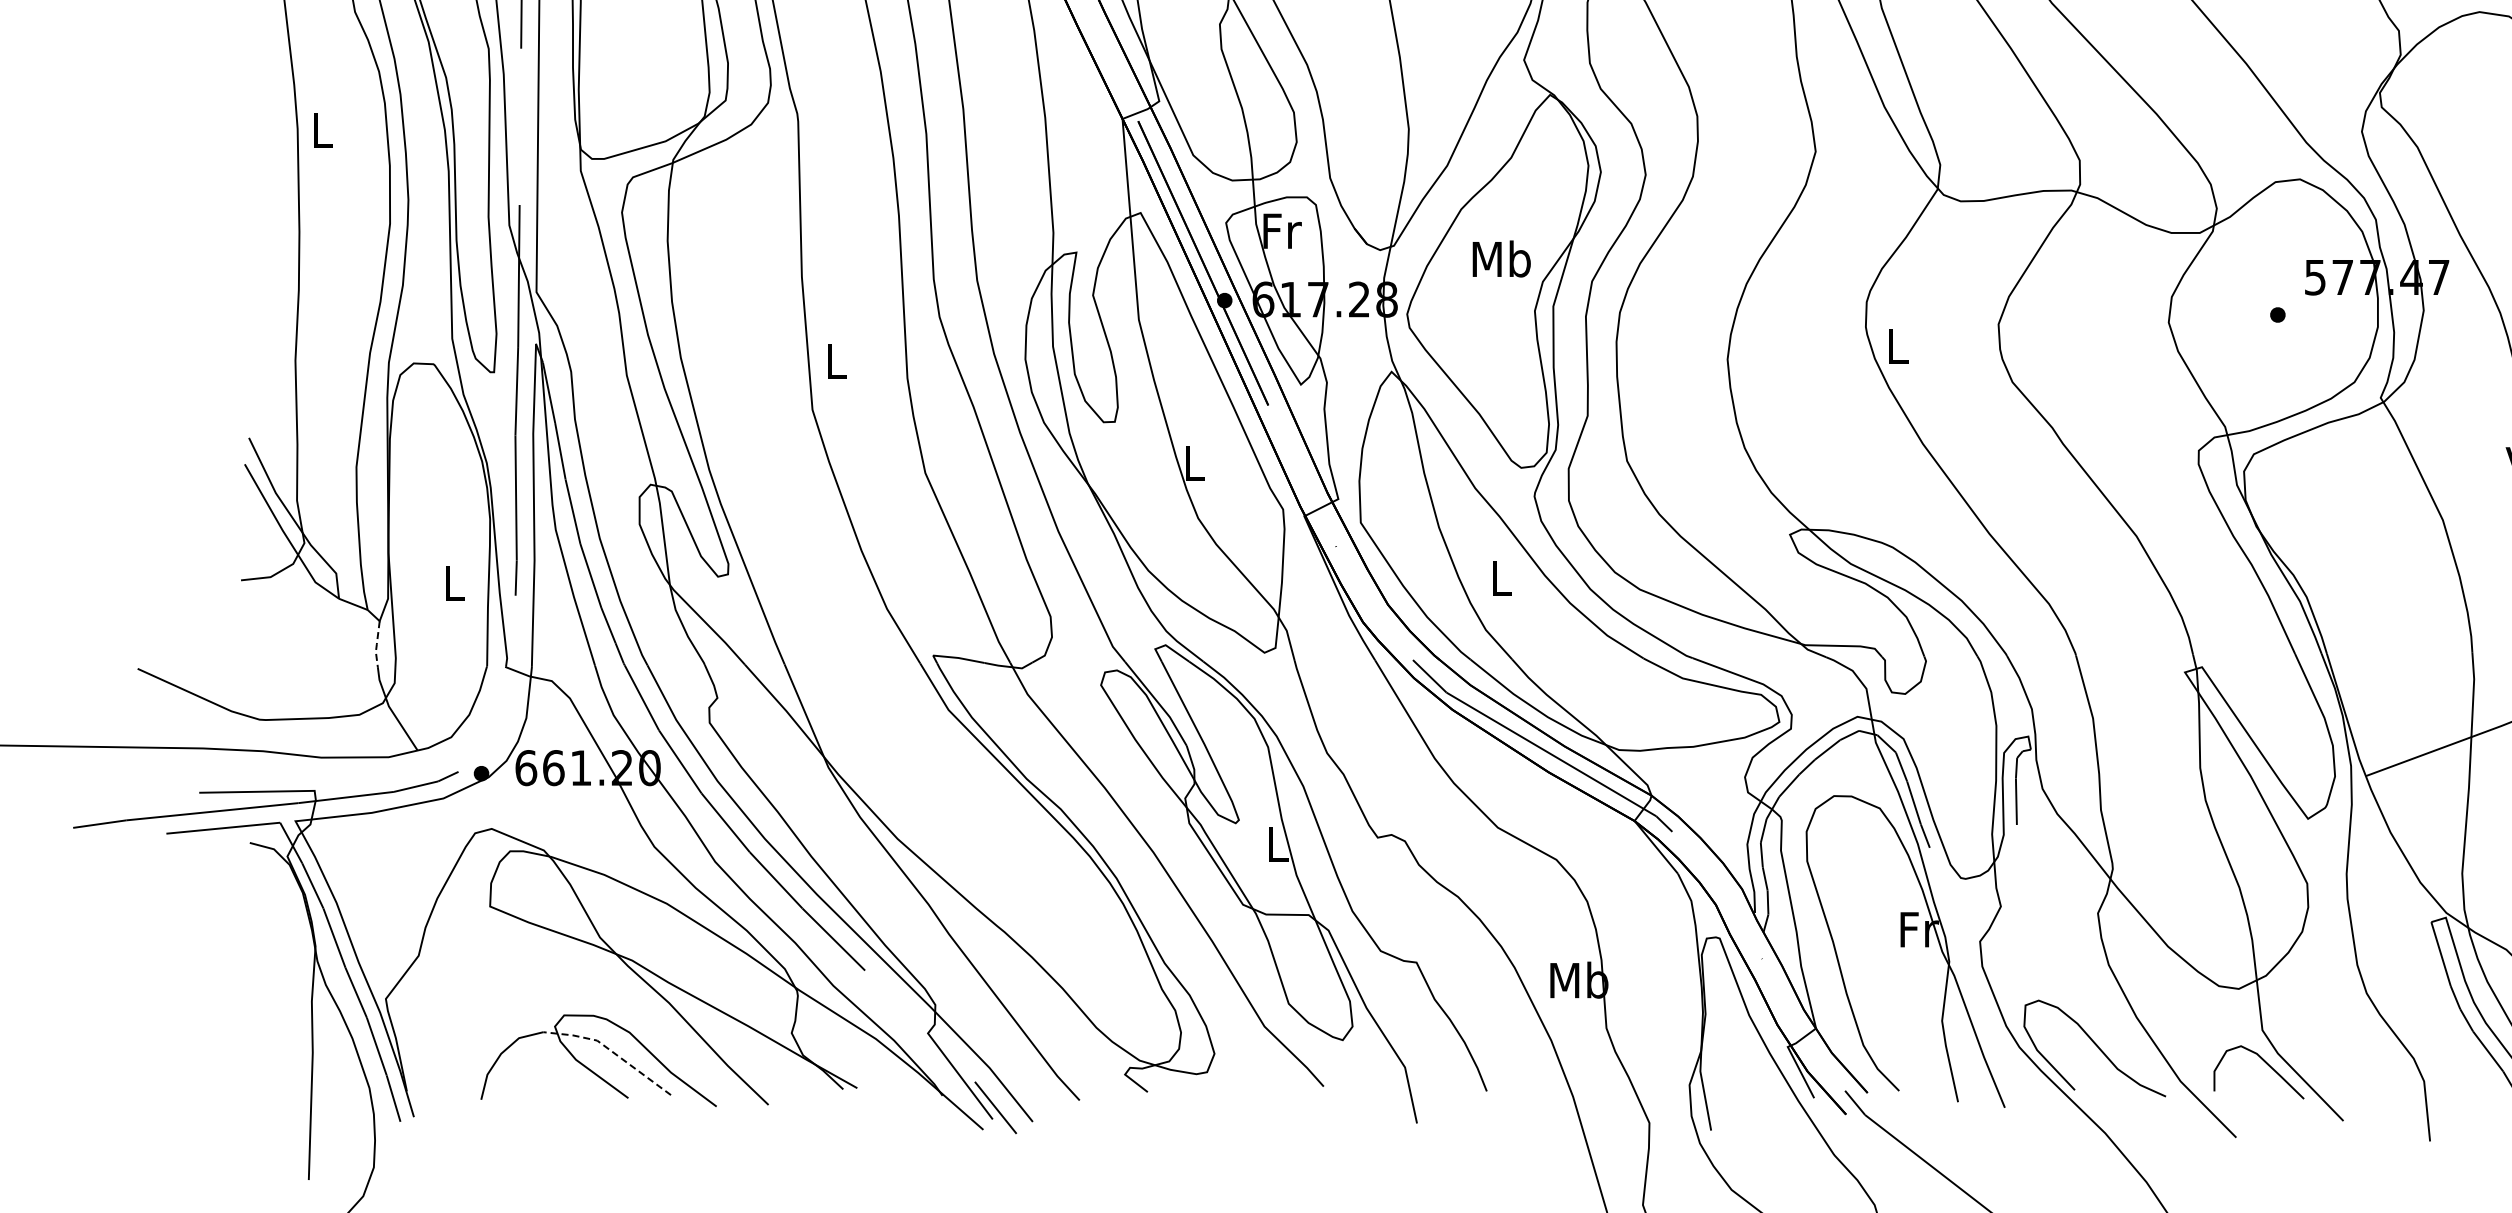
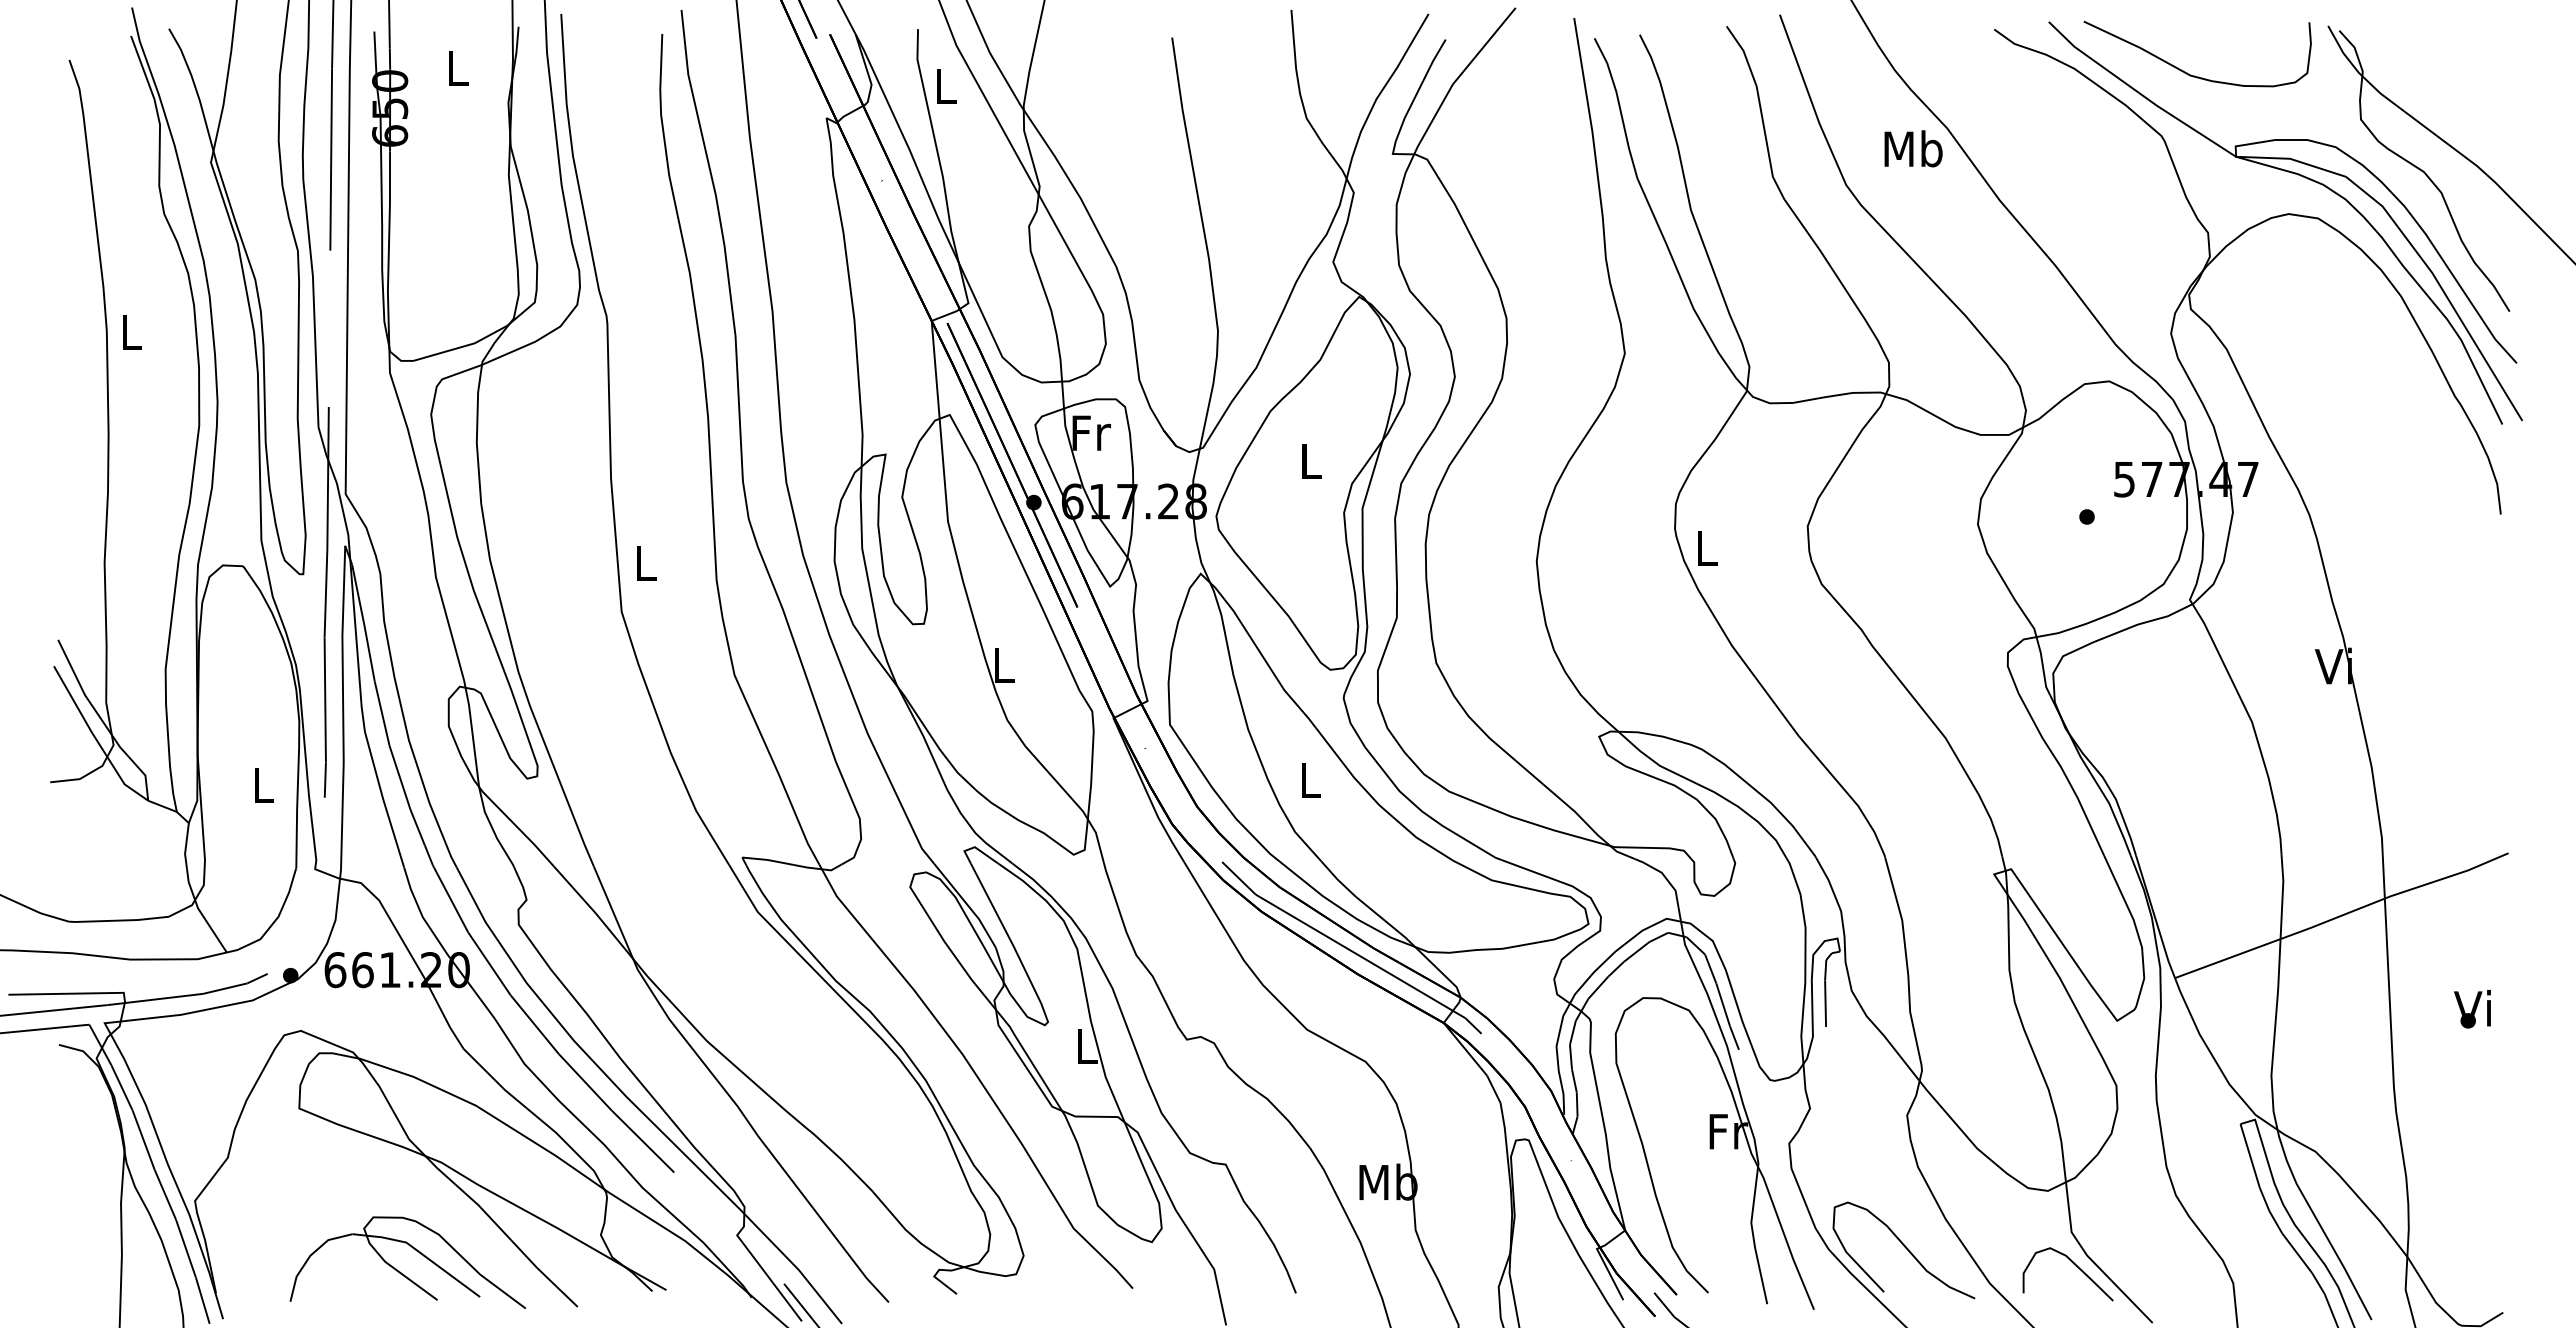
text: (1501, 258) -> (1310, 460), Mb -> L
line: (377, 644) -> (186, 846), dashed -> solid
line: (611, 1050) -> (420, 1252), dashed -> solid

